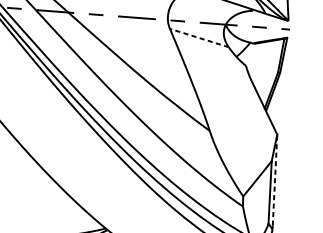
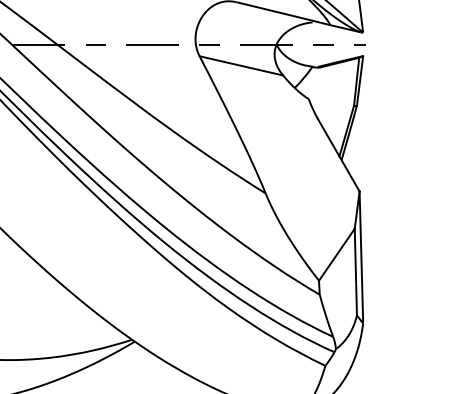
line: (199, 37) -> (241, 65), dashed -> solid
line: (275, 180) -> (361, 254), dashed -> solid

